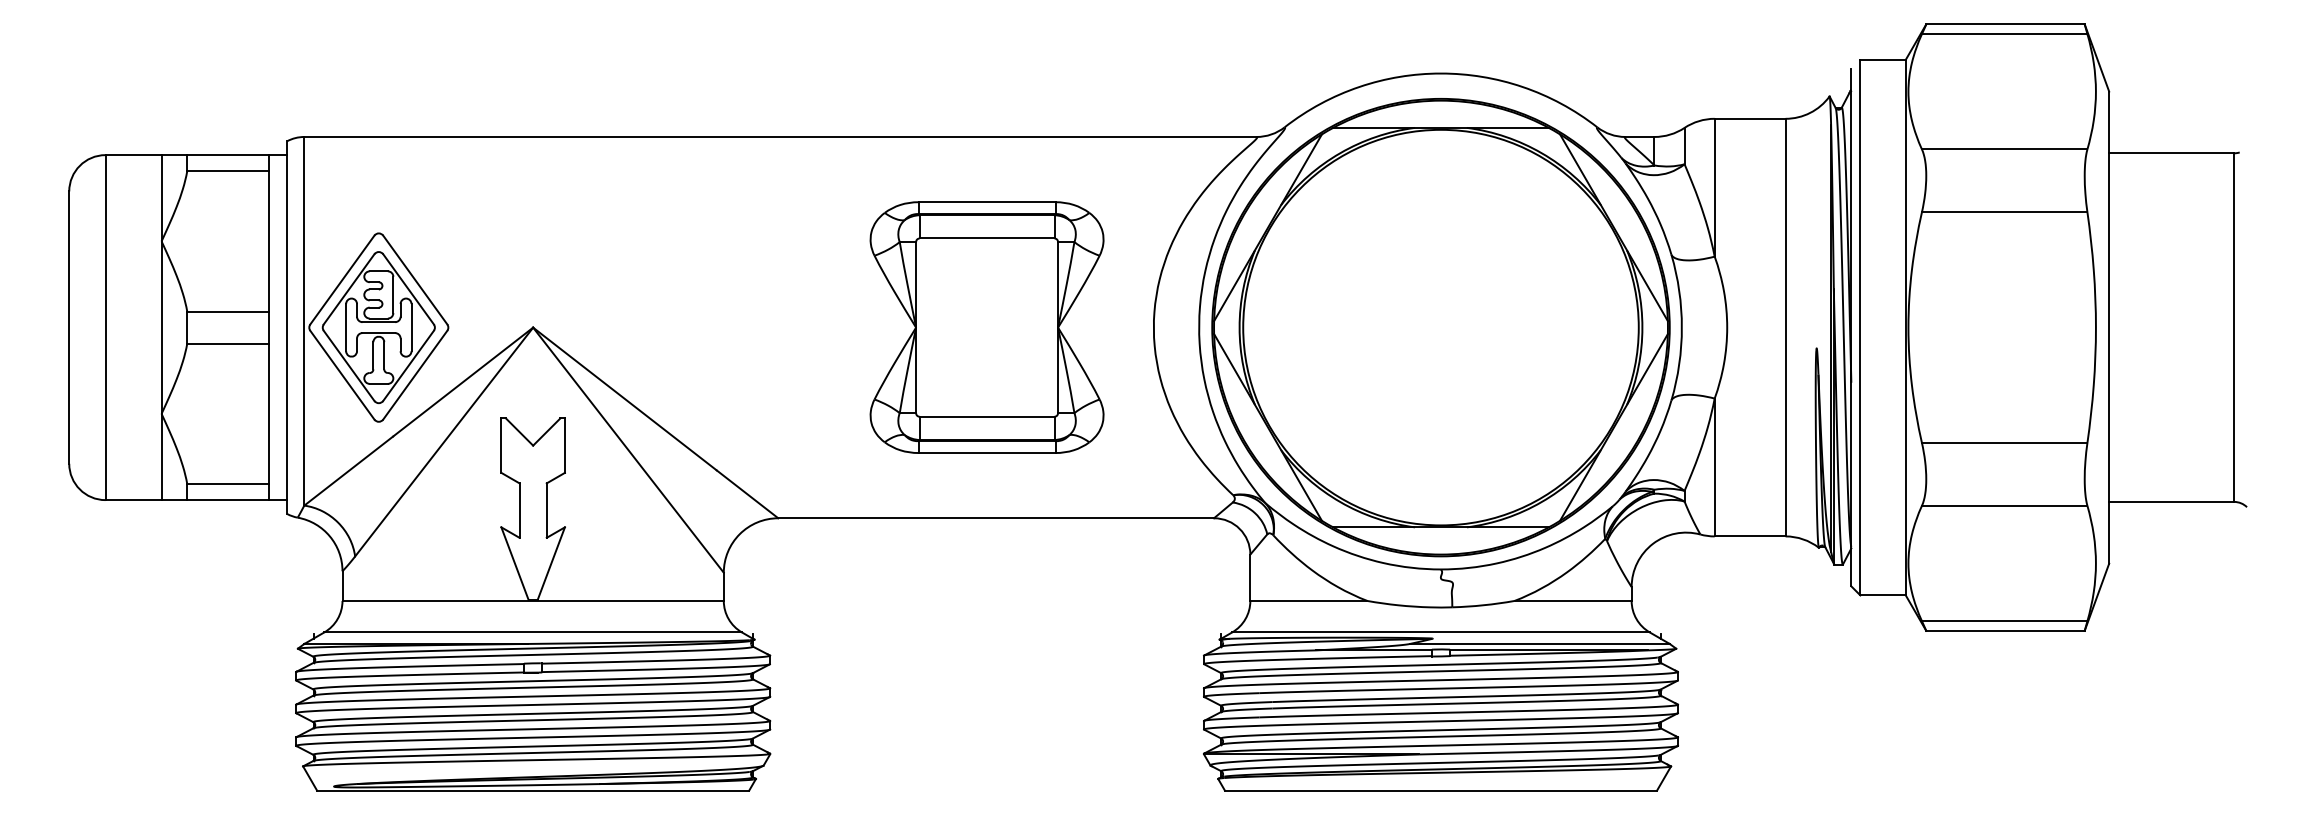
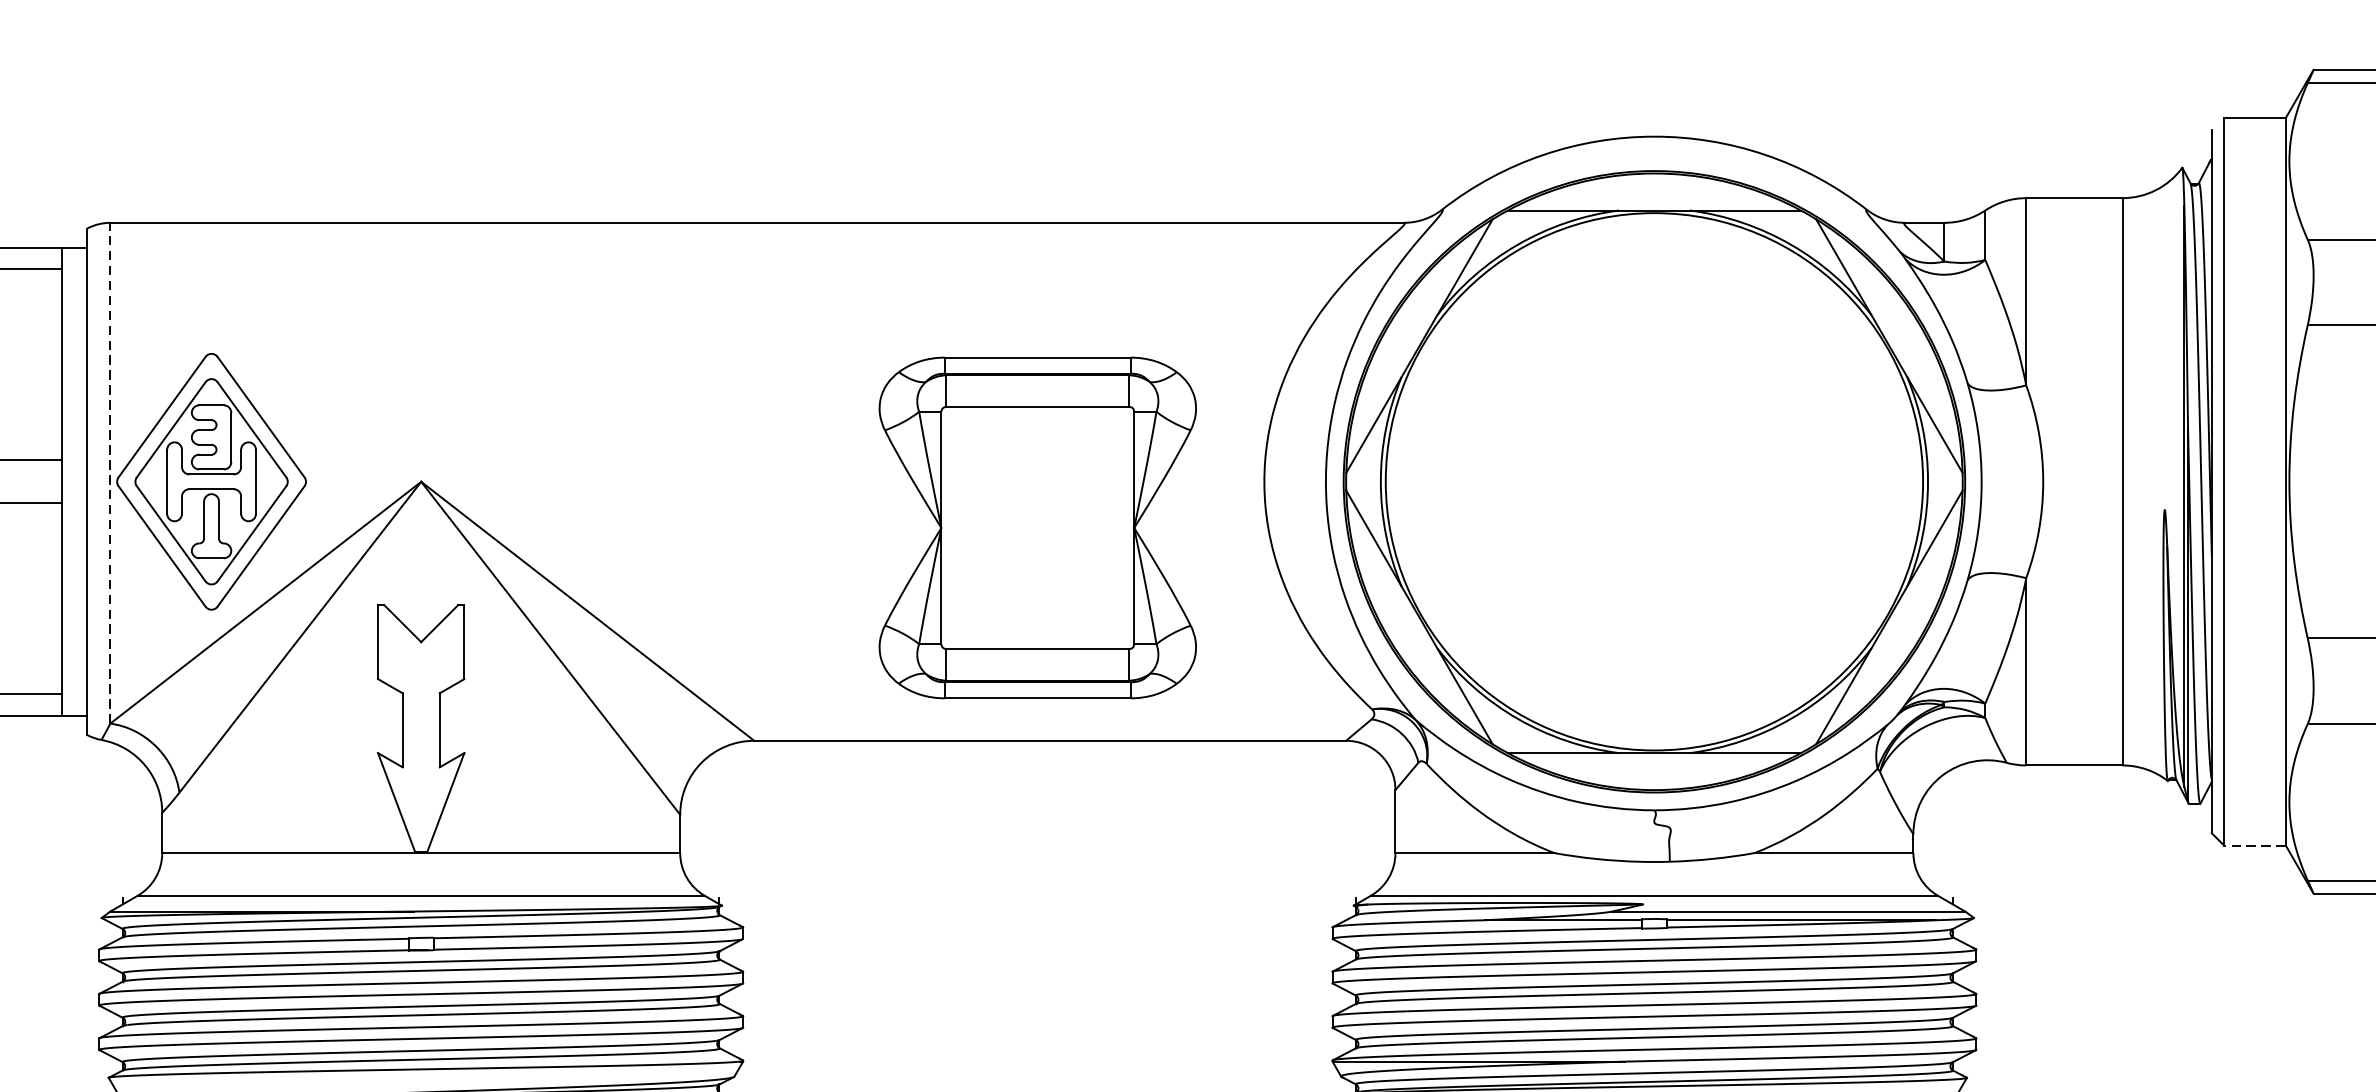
line: (304, 320) -> (110, 472), solid -> dashed
part: (986, 327) -> (1037, 527), moved
line: (1883, 595) -> (2255, 845), solid -> dashed

